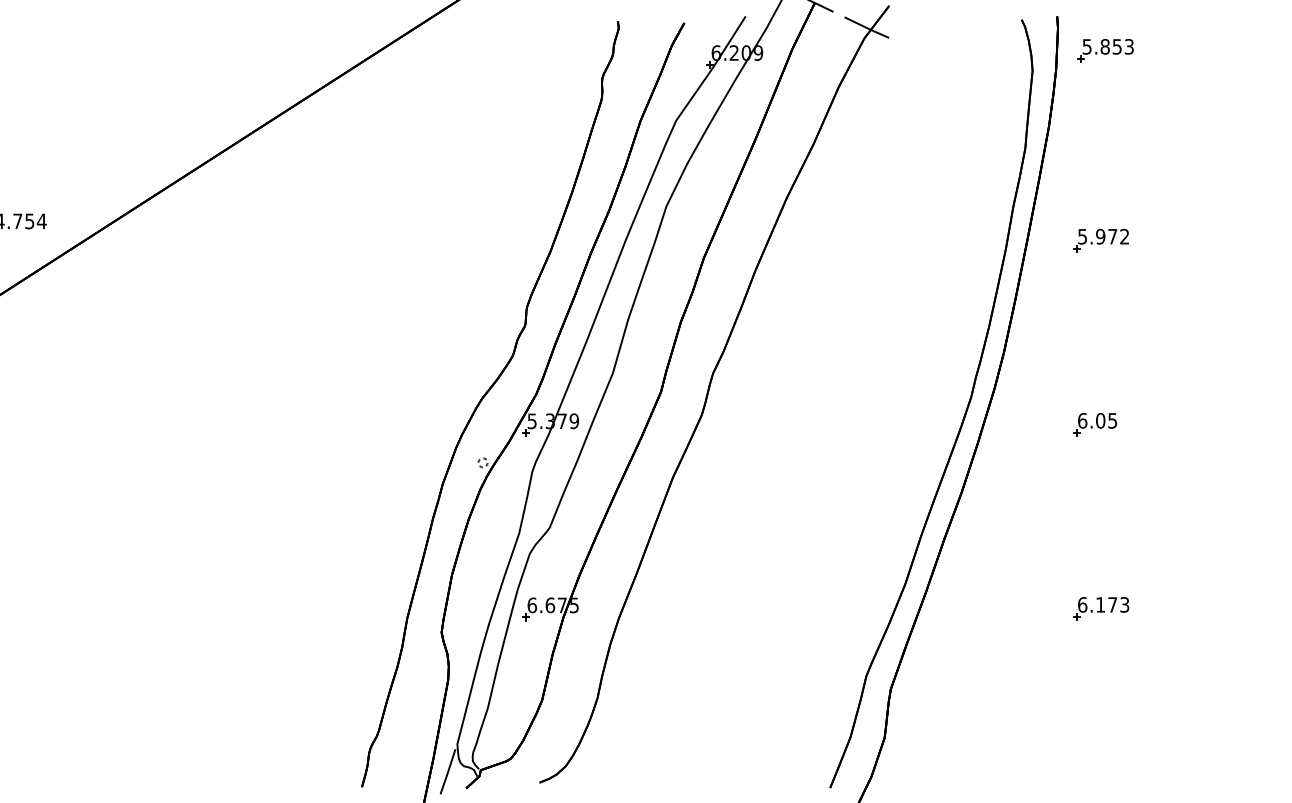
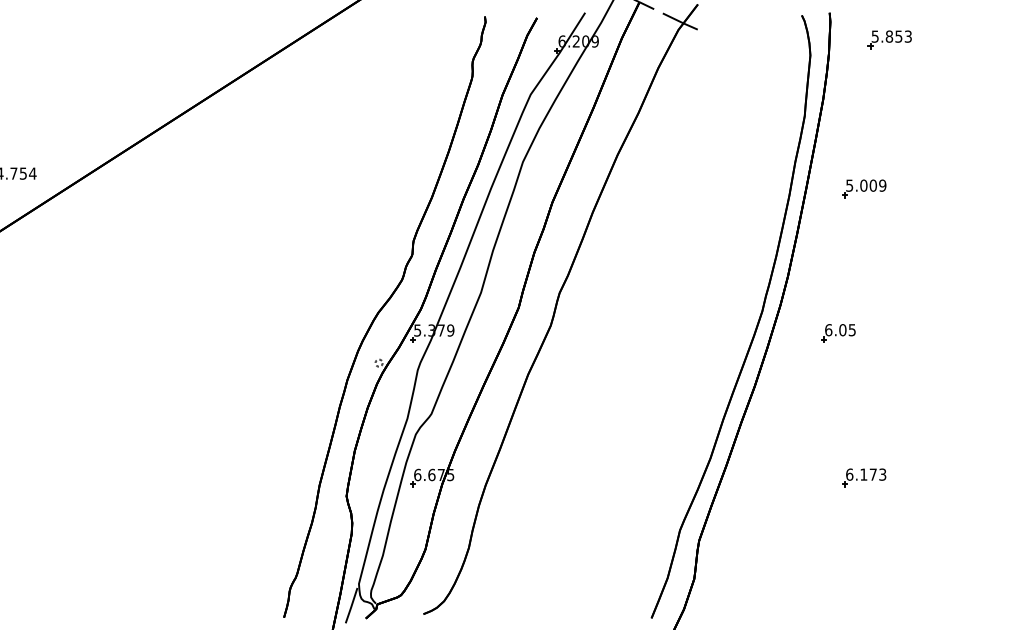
part: (1105, 50) -> (889, 39), moved
text: (1112, 236) -> (873, 185), 5.972 -> 5.009
part: (1095, 425) -> (838, 333), moved

